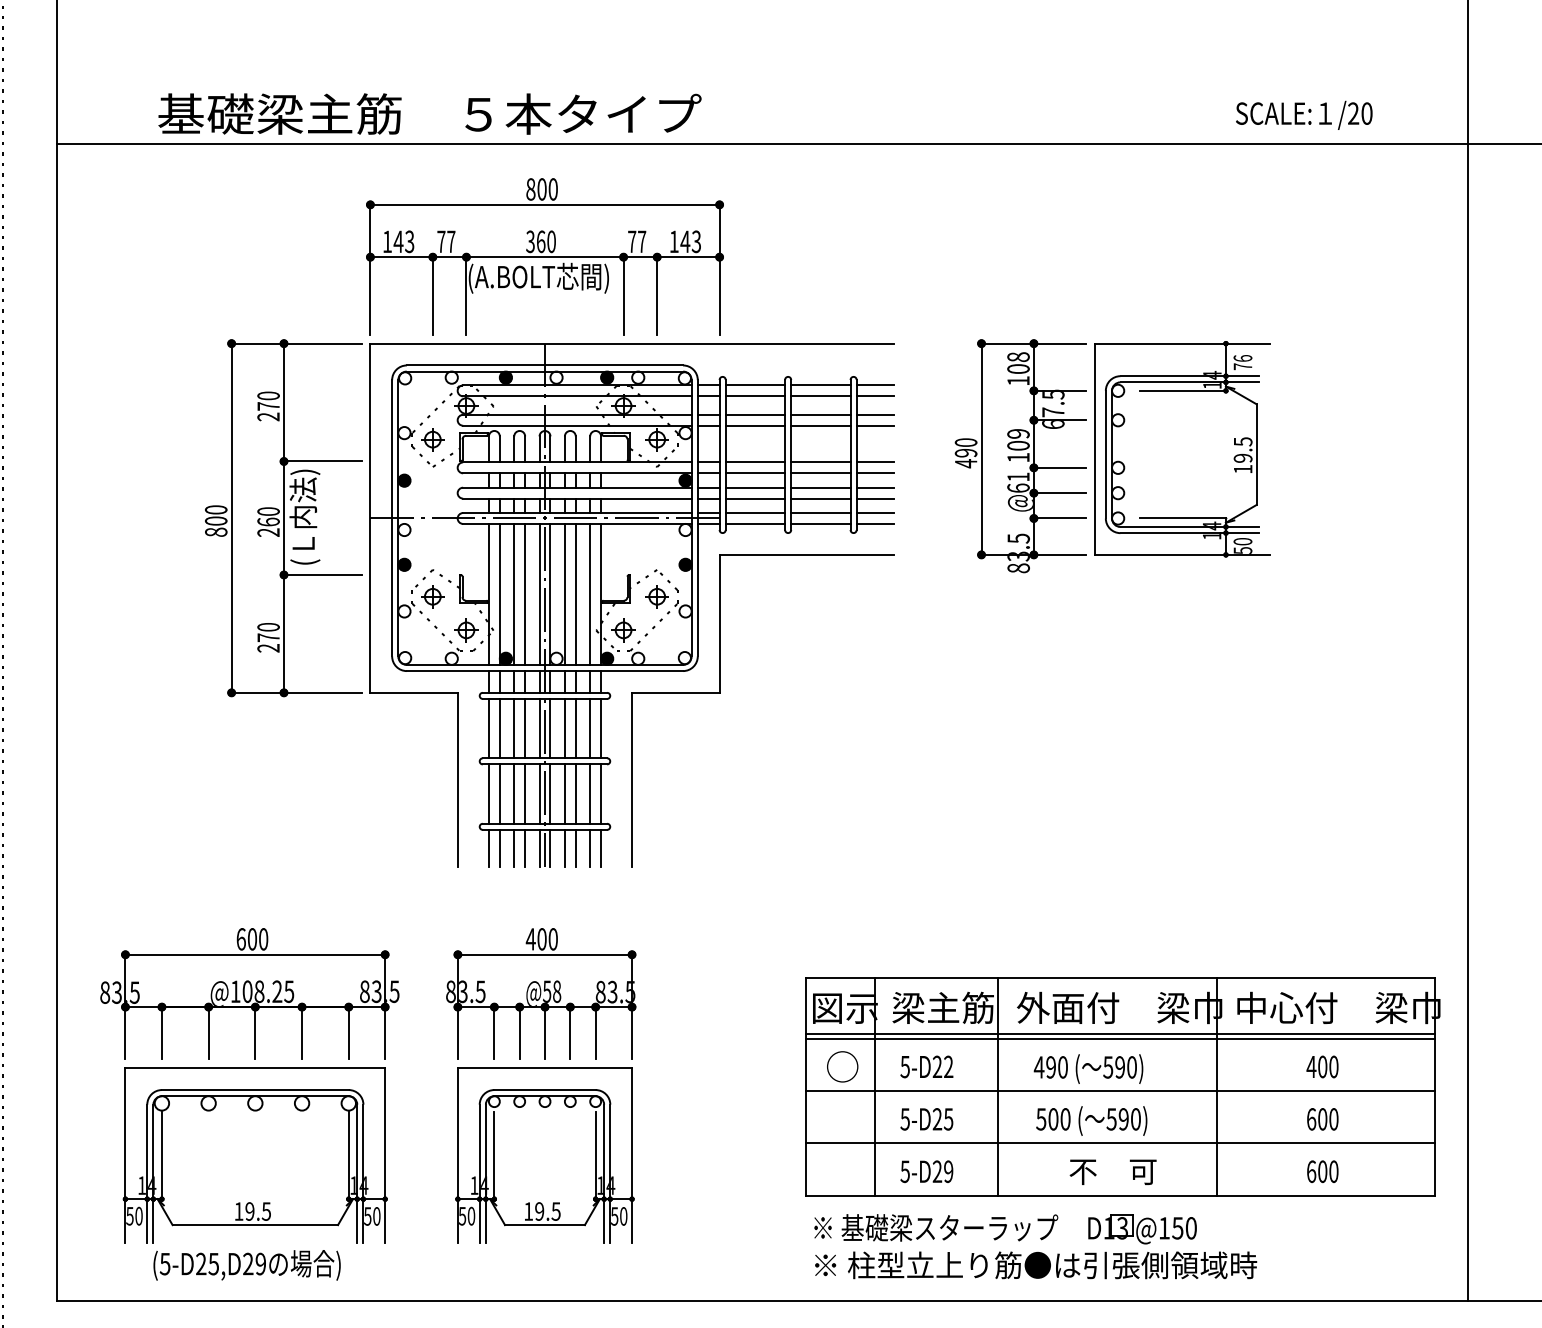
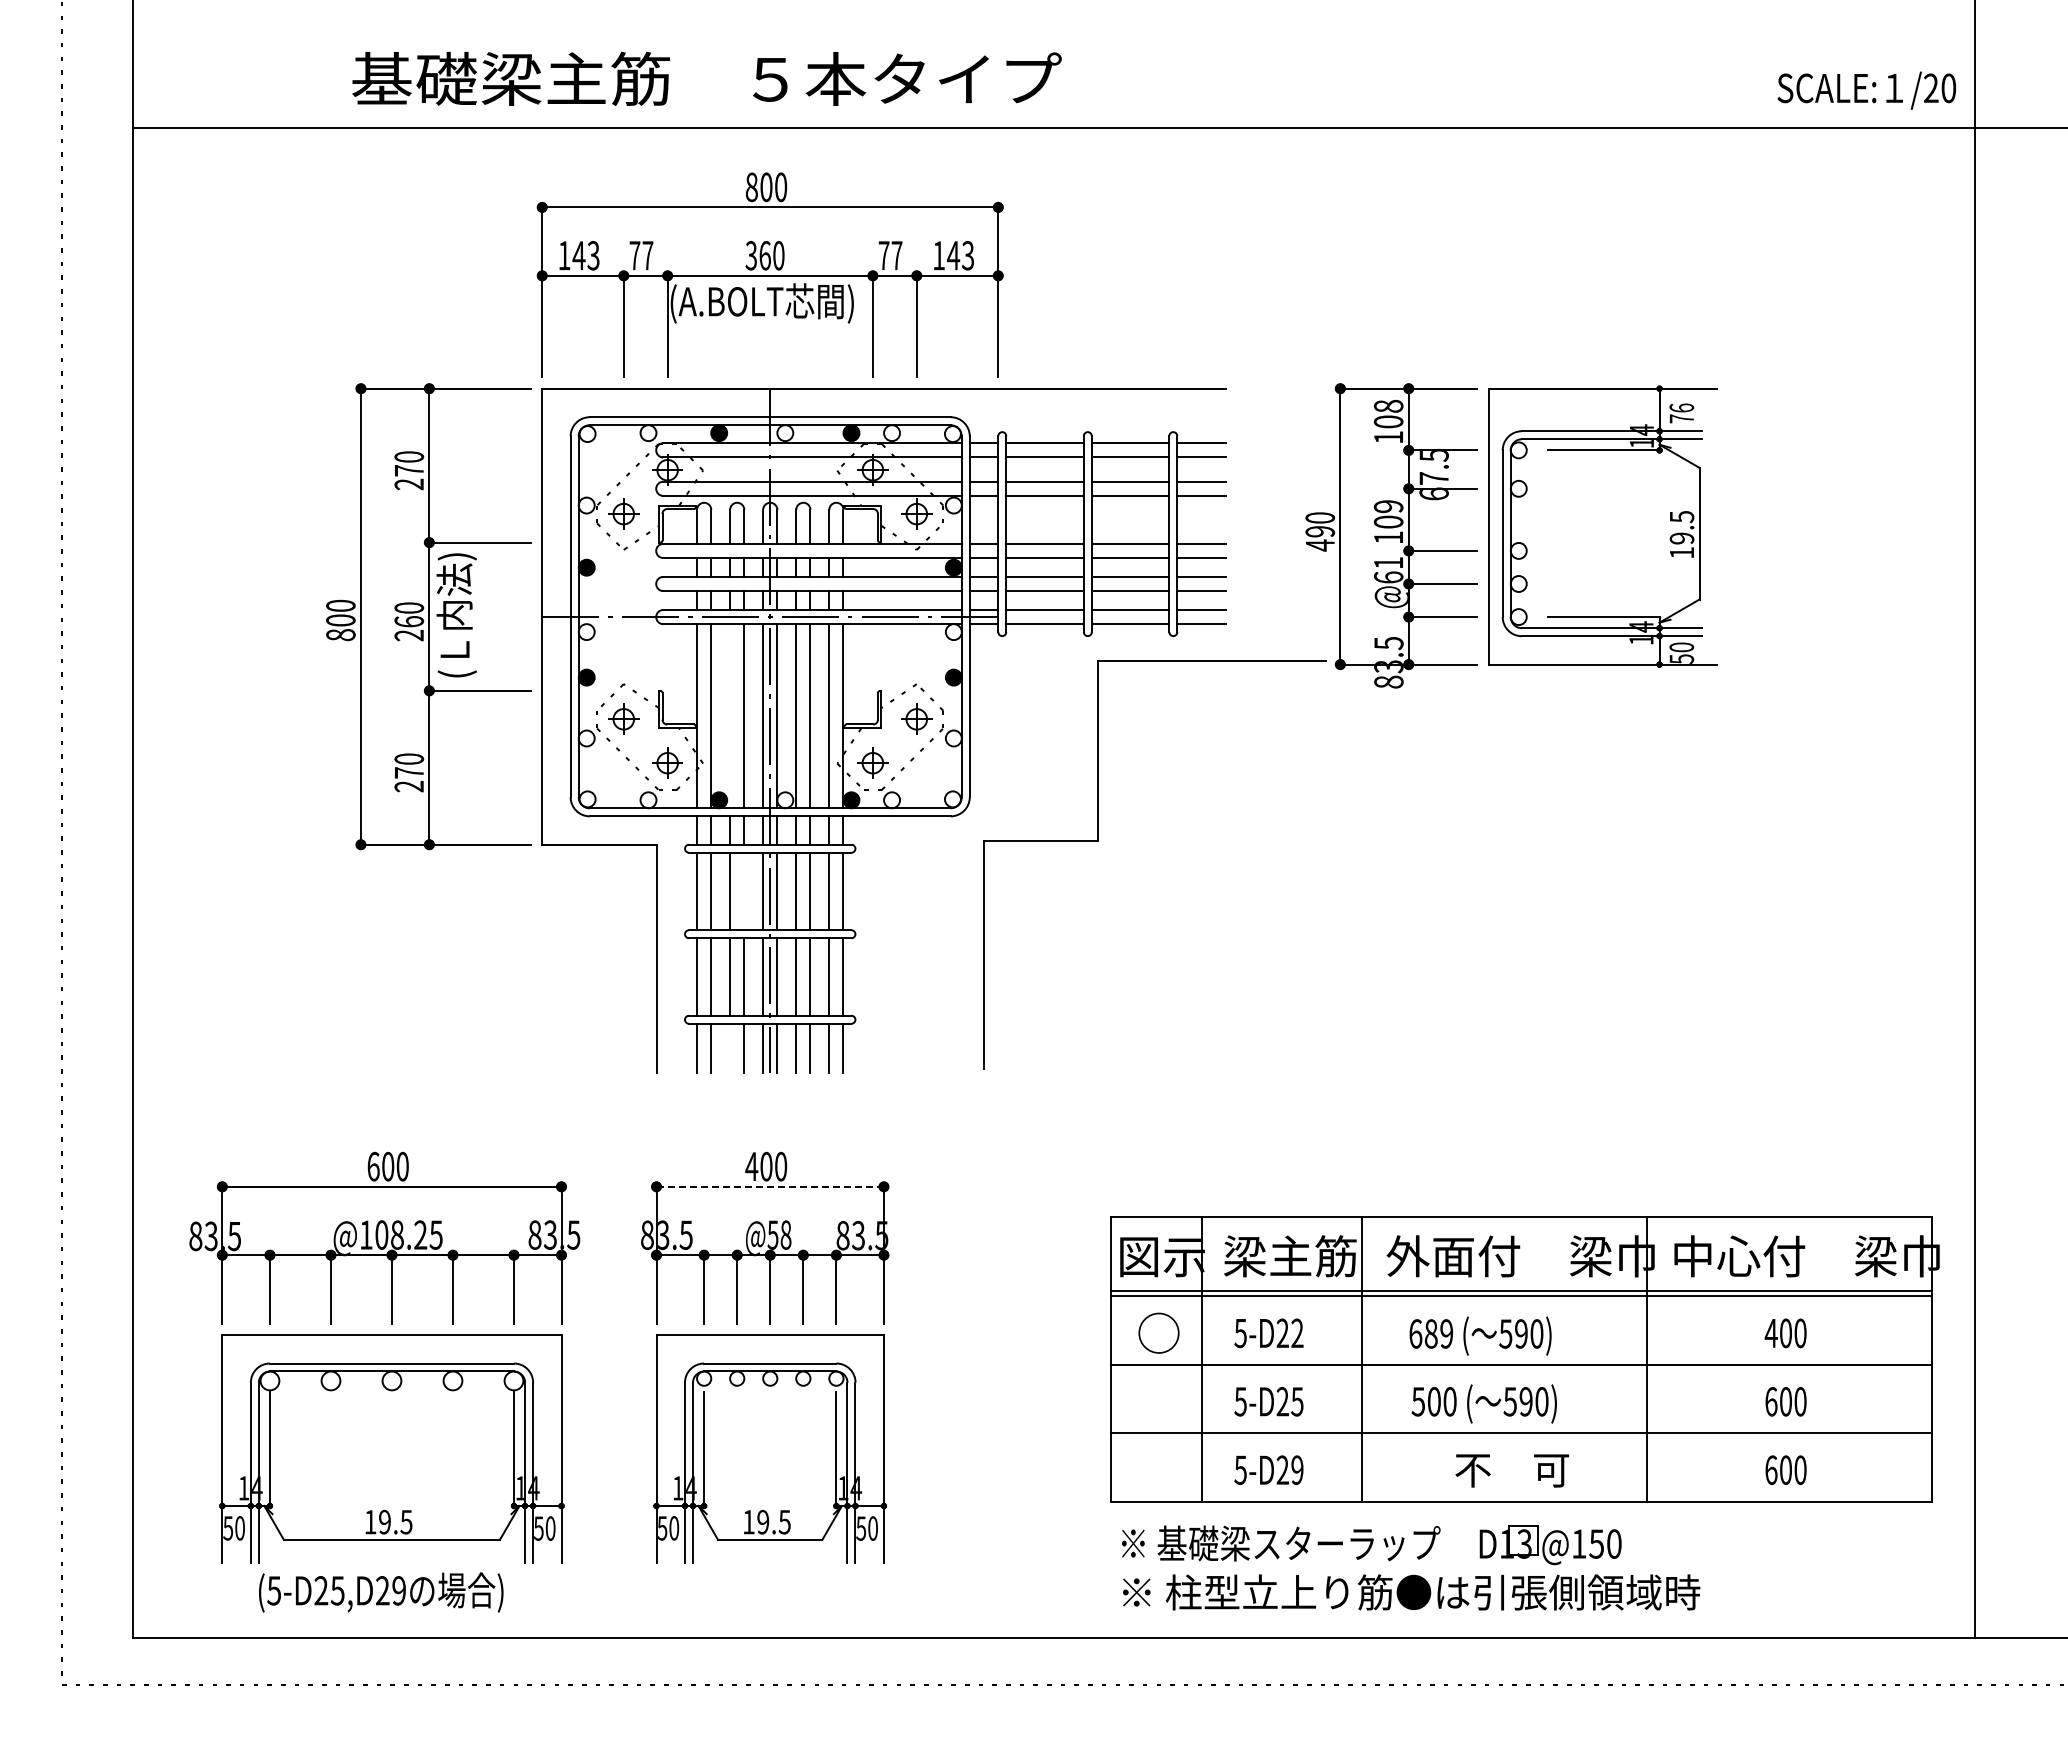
text: (429, 113) -> (706, 78), moved
text: (1303, 115) -> (1866, 90), moved
line: (514, 594) -> (730, 716), removed
part: (719, 693) -> (1098, 841), moved
line: (525, 728) -> (744, 891), removed
line: (514, 848) -> (730, 1047), removed
line: (545, 954) -> (770, 1186), solid -> dashed
text: (1050, 1067) -> (1430, 1333), 490 -> 689

